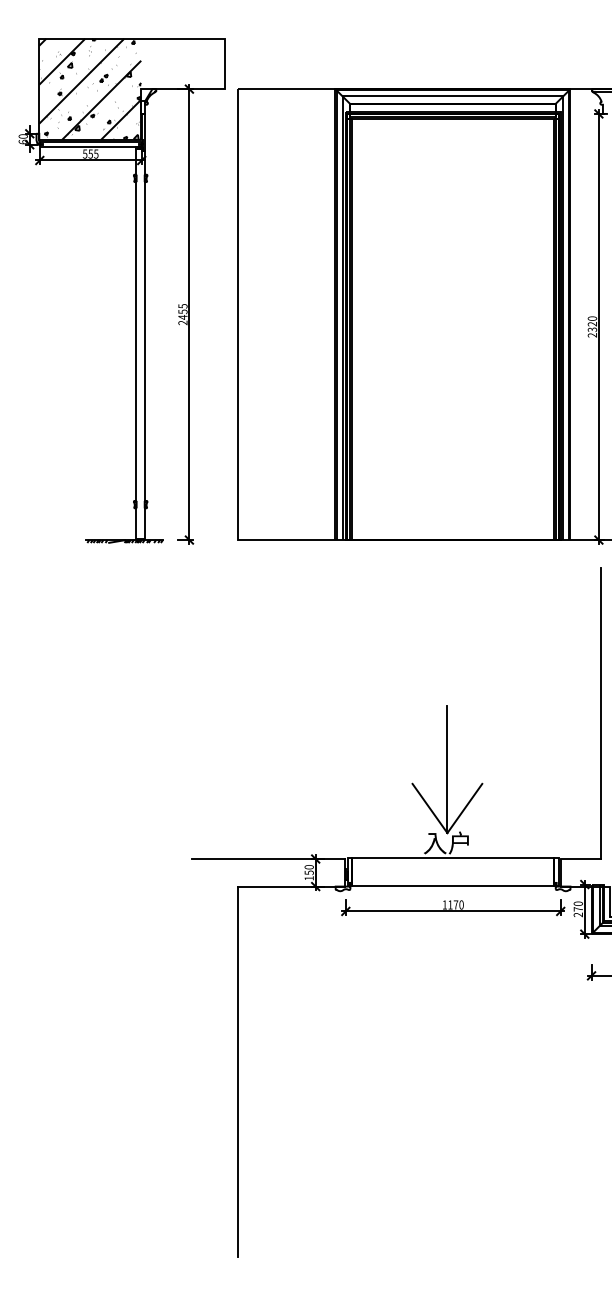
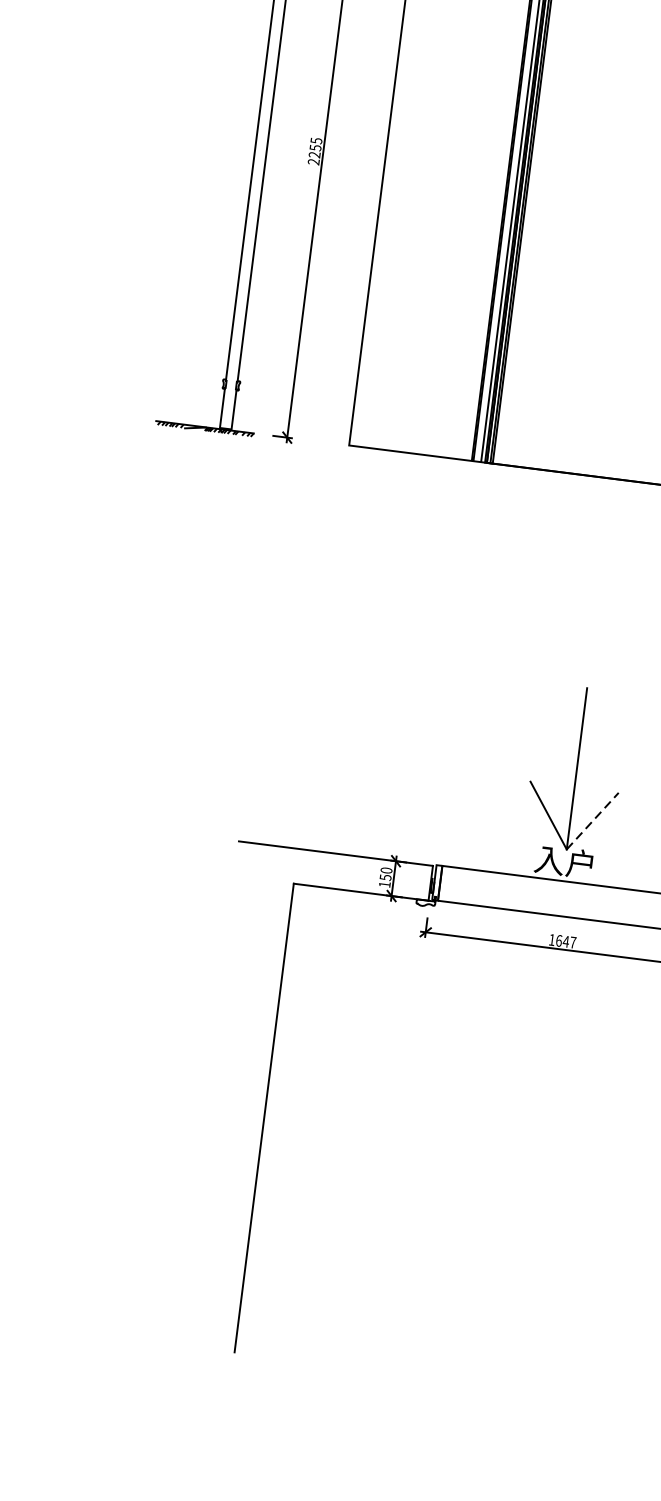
text: (182, 317) -> (314, 155), 2455 -> 2255
line: (465, 808) -> (593, 821), solid -> dashed
text: (455, 904) -> (565, 941), 1170 -> 1647

